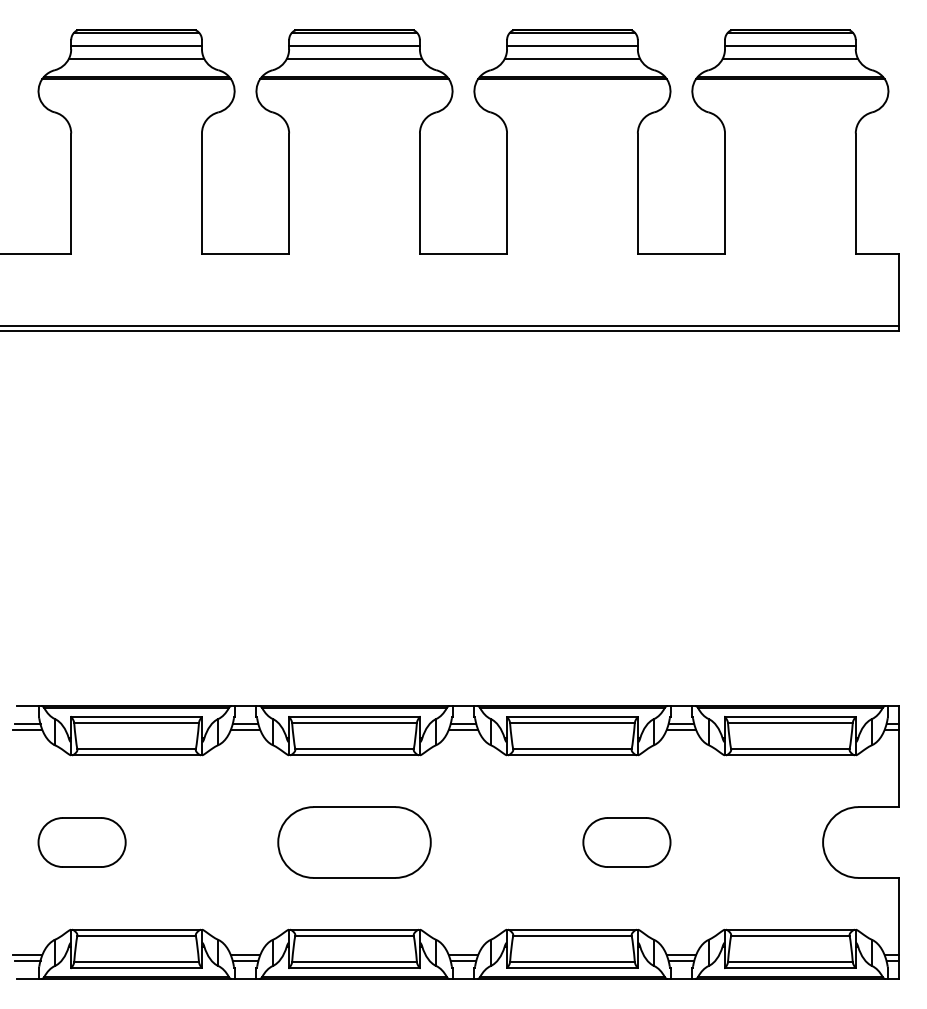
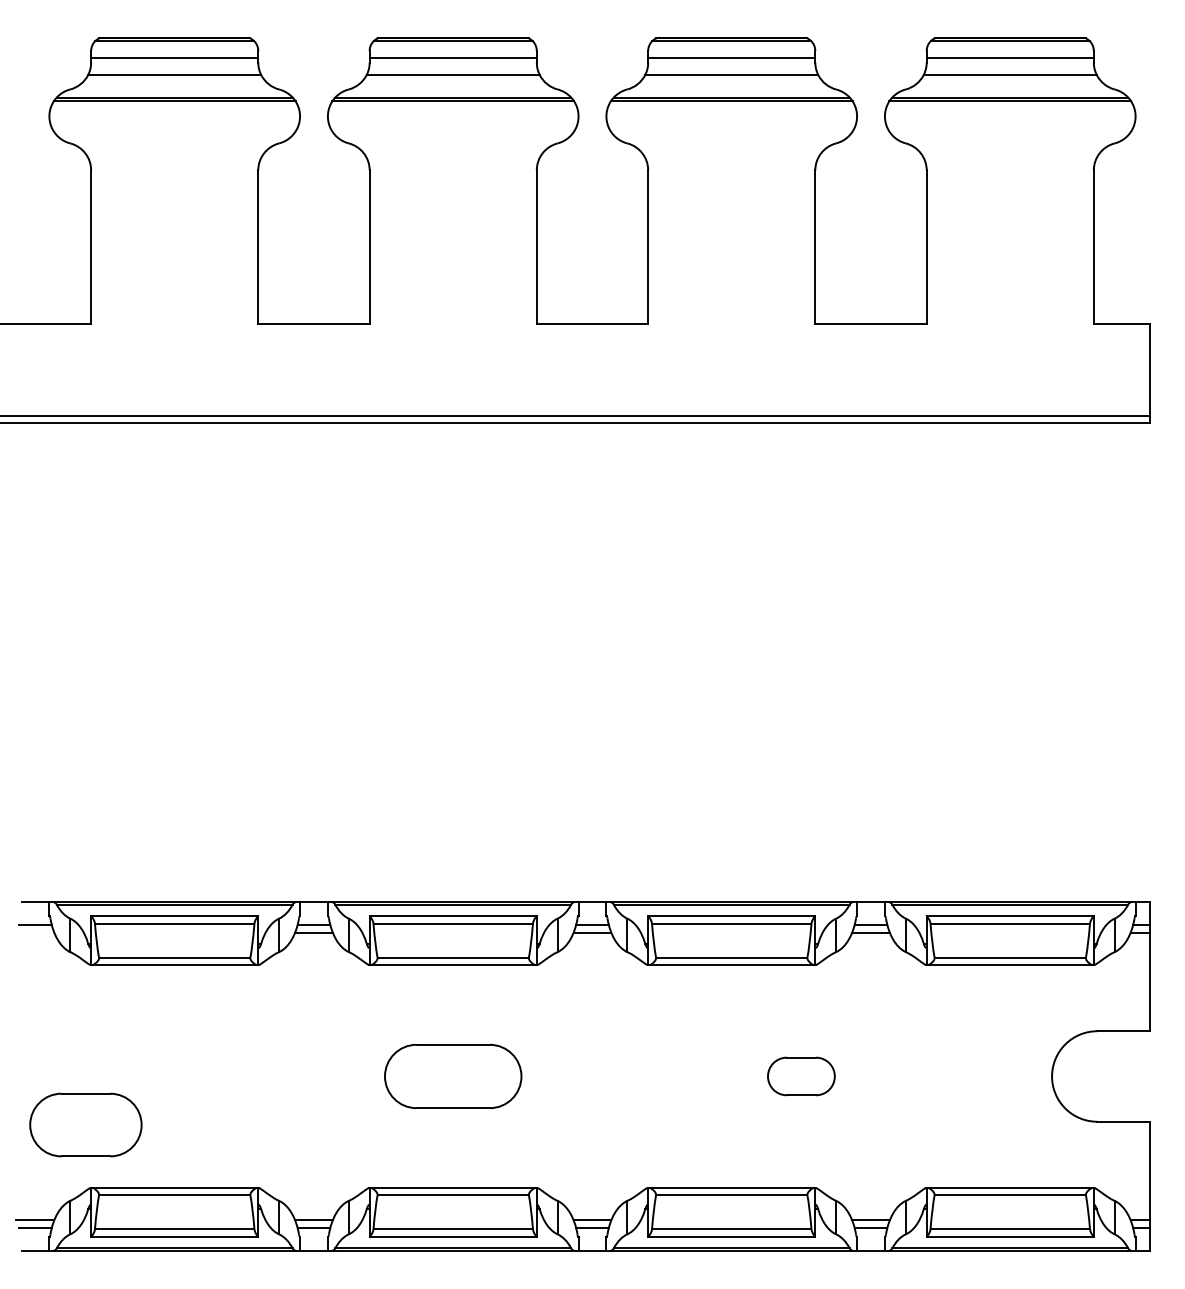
line: (27, 730) -> (35, 933), removed
part: (81, 842) -> (85, 1125), moved
part: (354, 842) -> (453, 1076), size x0.7
part: (626, 842) -> (800, 1076), size x0.6

